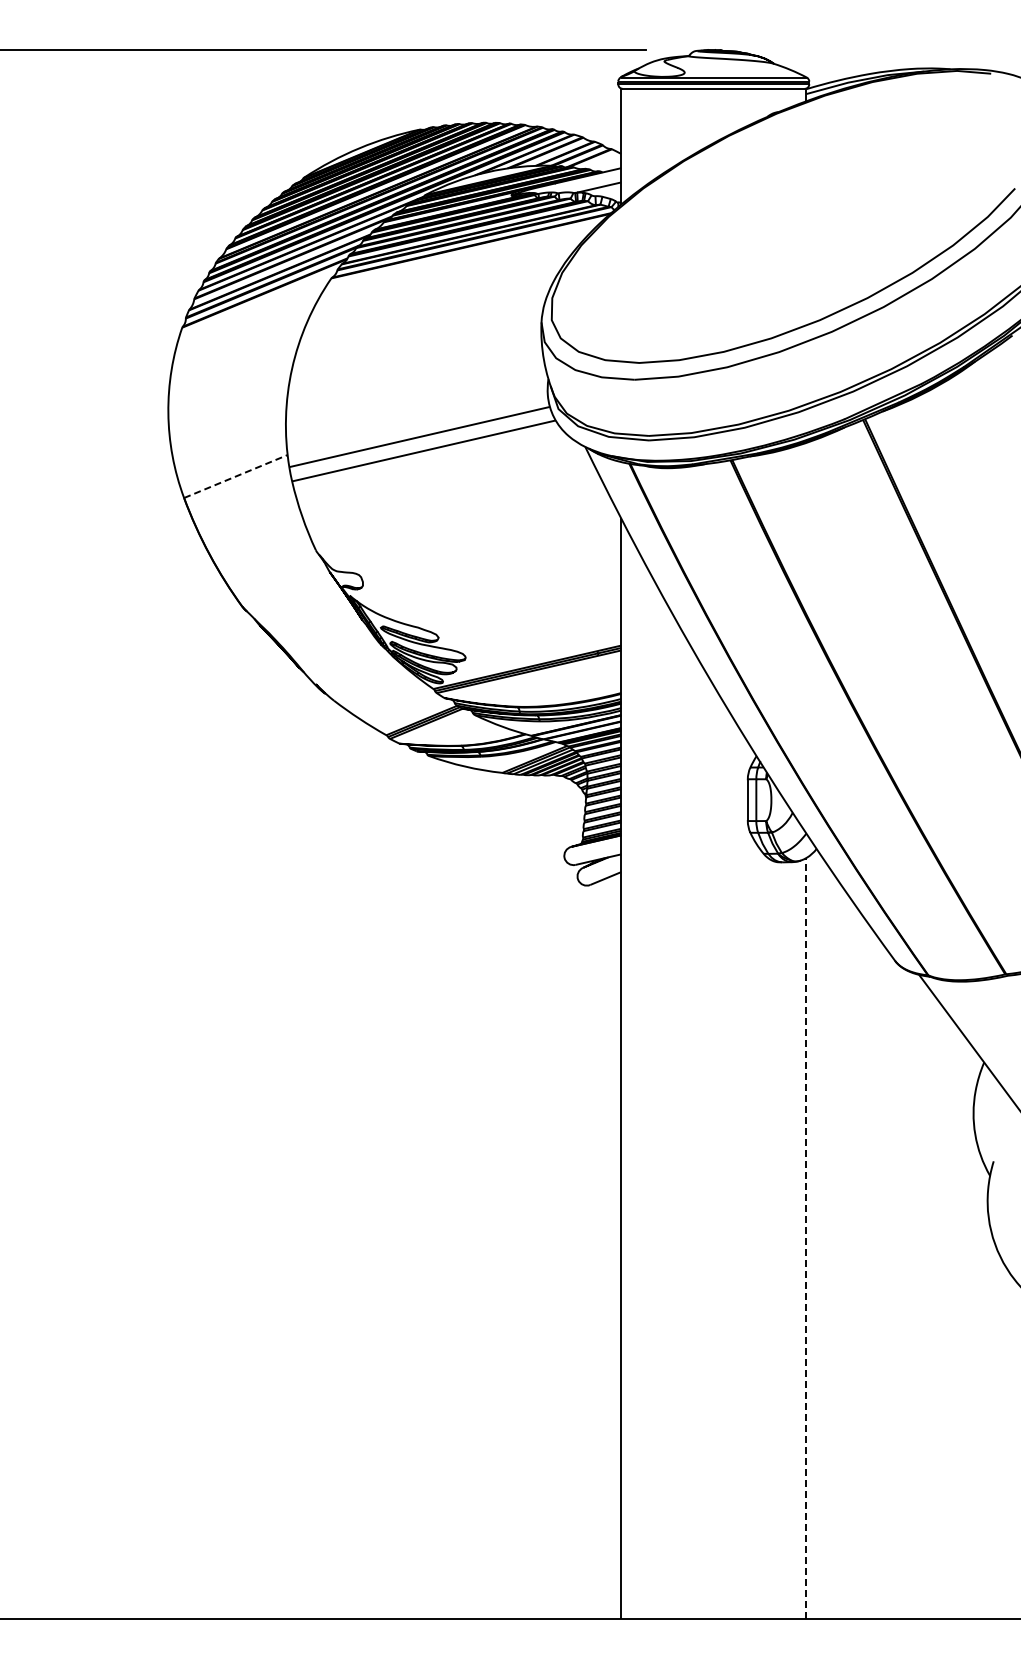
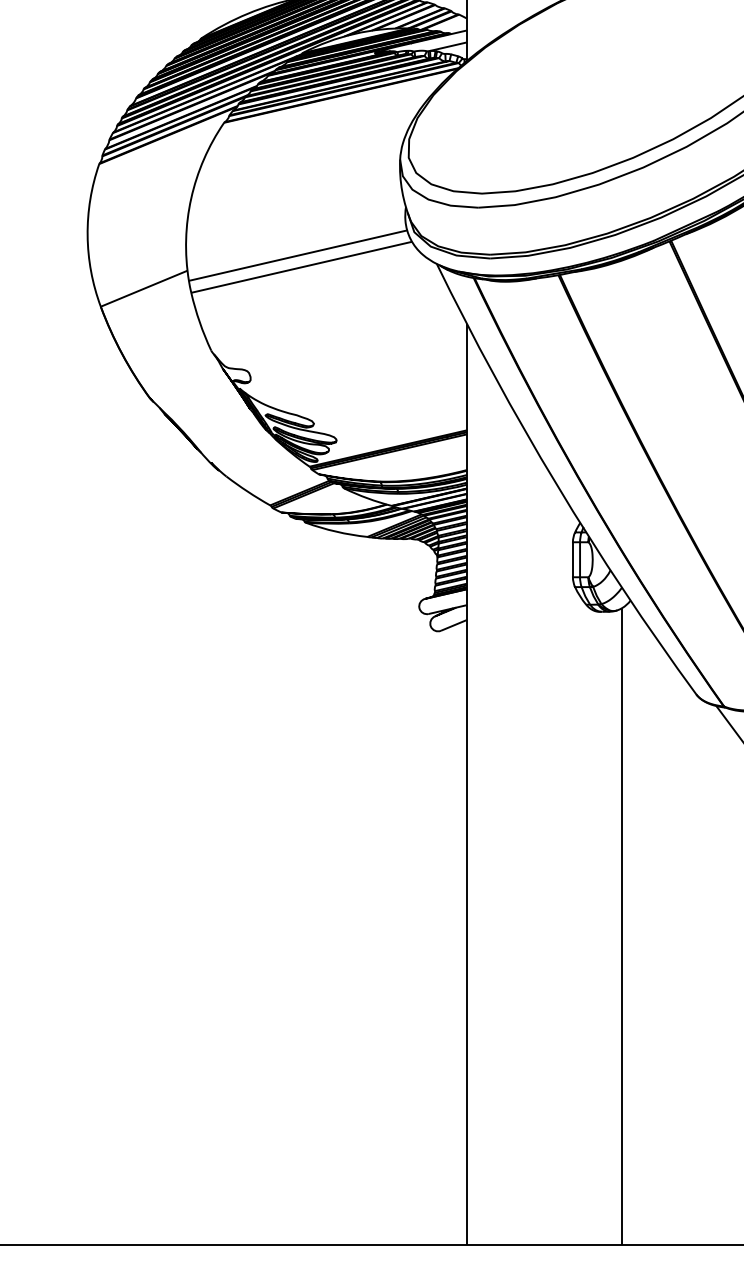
line: (236, 476) -> (144, 288), dashed -> solid
line: (806, 1237) -> (622, 926), dashed -> solid

